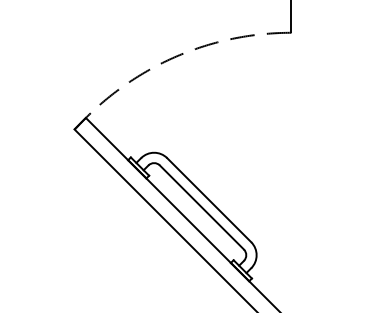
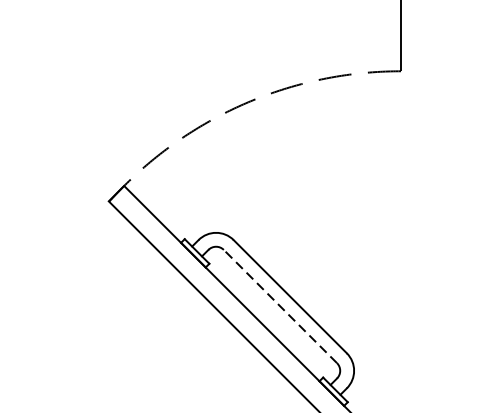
line: (201, 207) -> (279, 306), solid -> dashed

